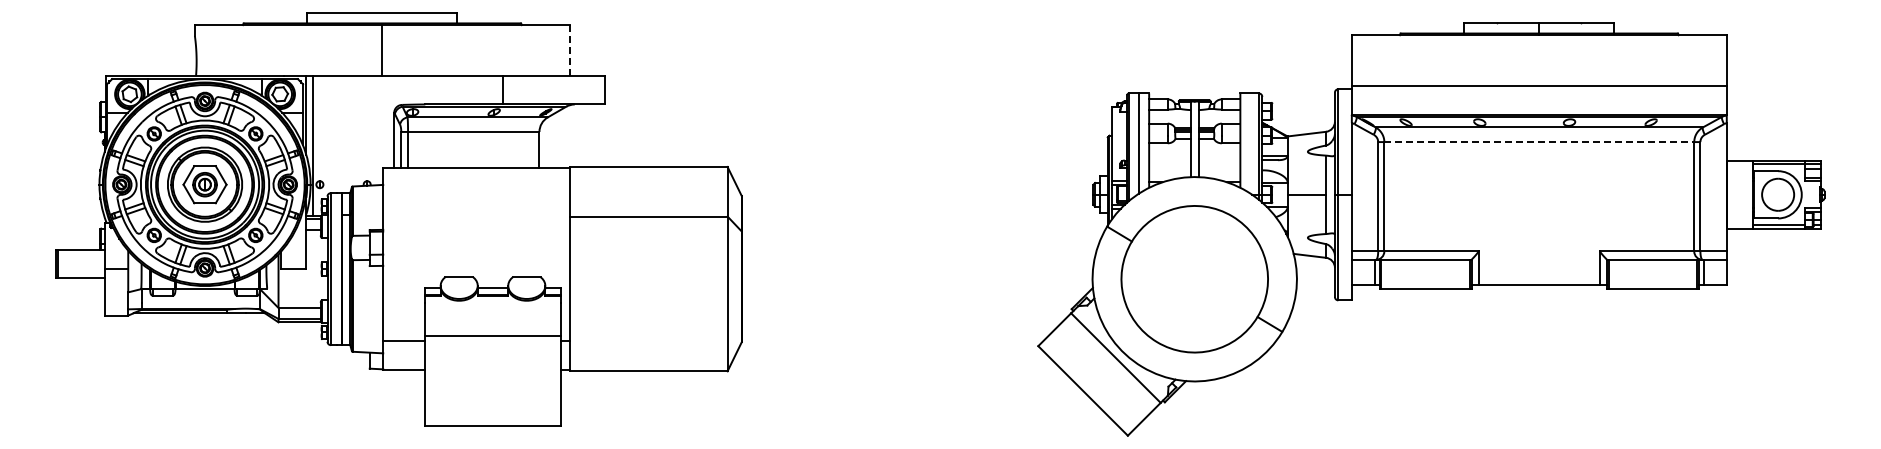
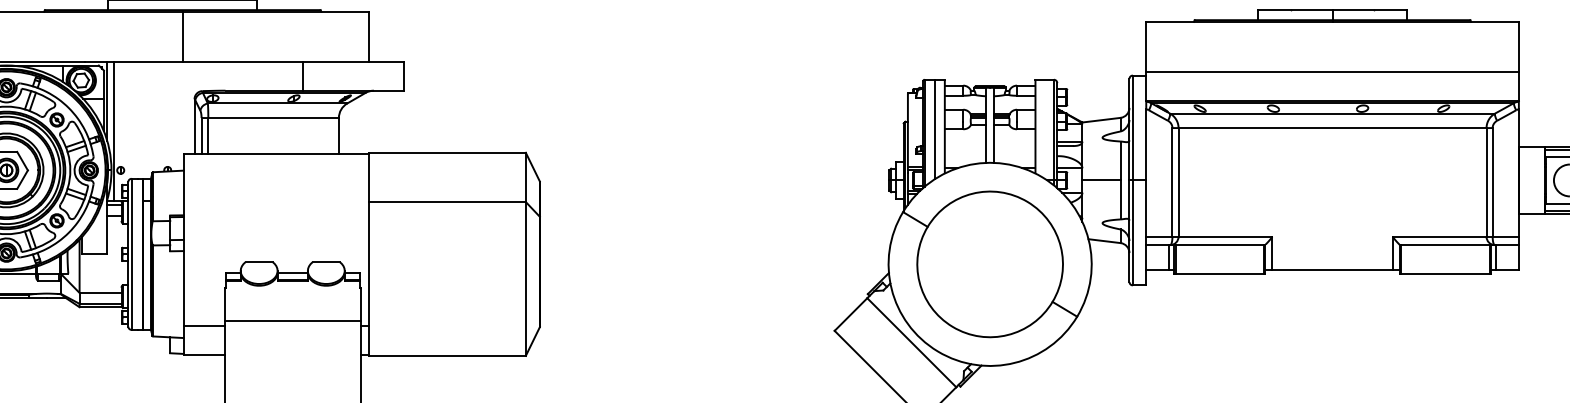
line: (569, 49) -> (368, 36), dashed -> solid
line: (1539, 142) -> (1332, 128), dashed -> solid

